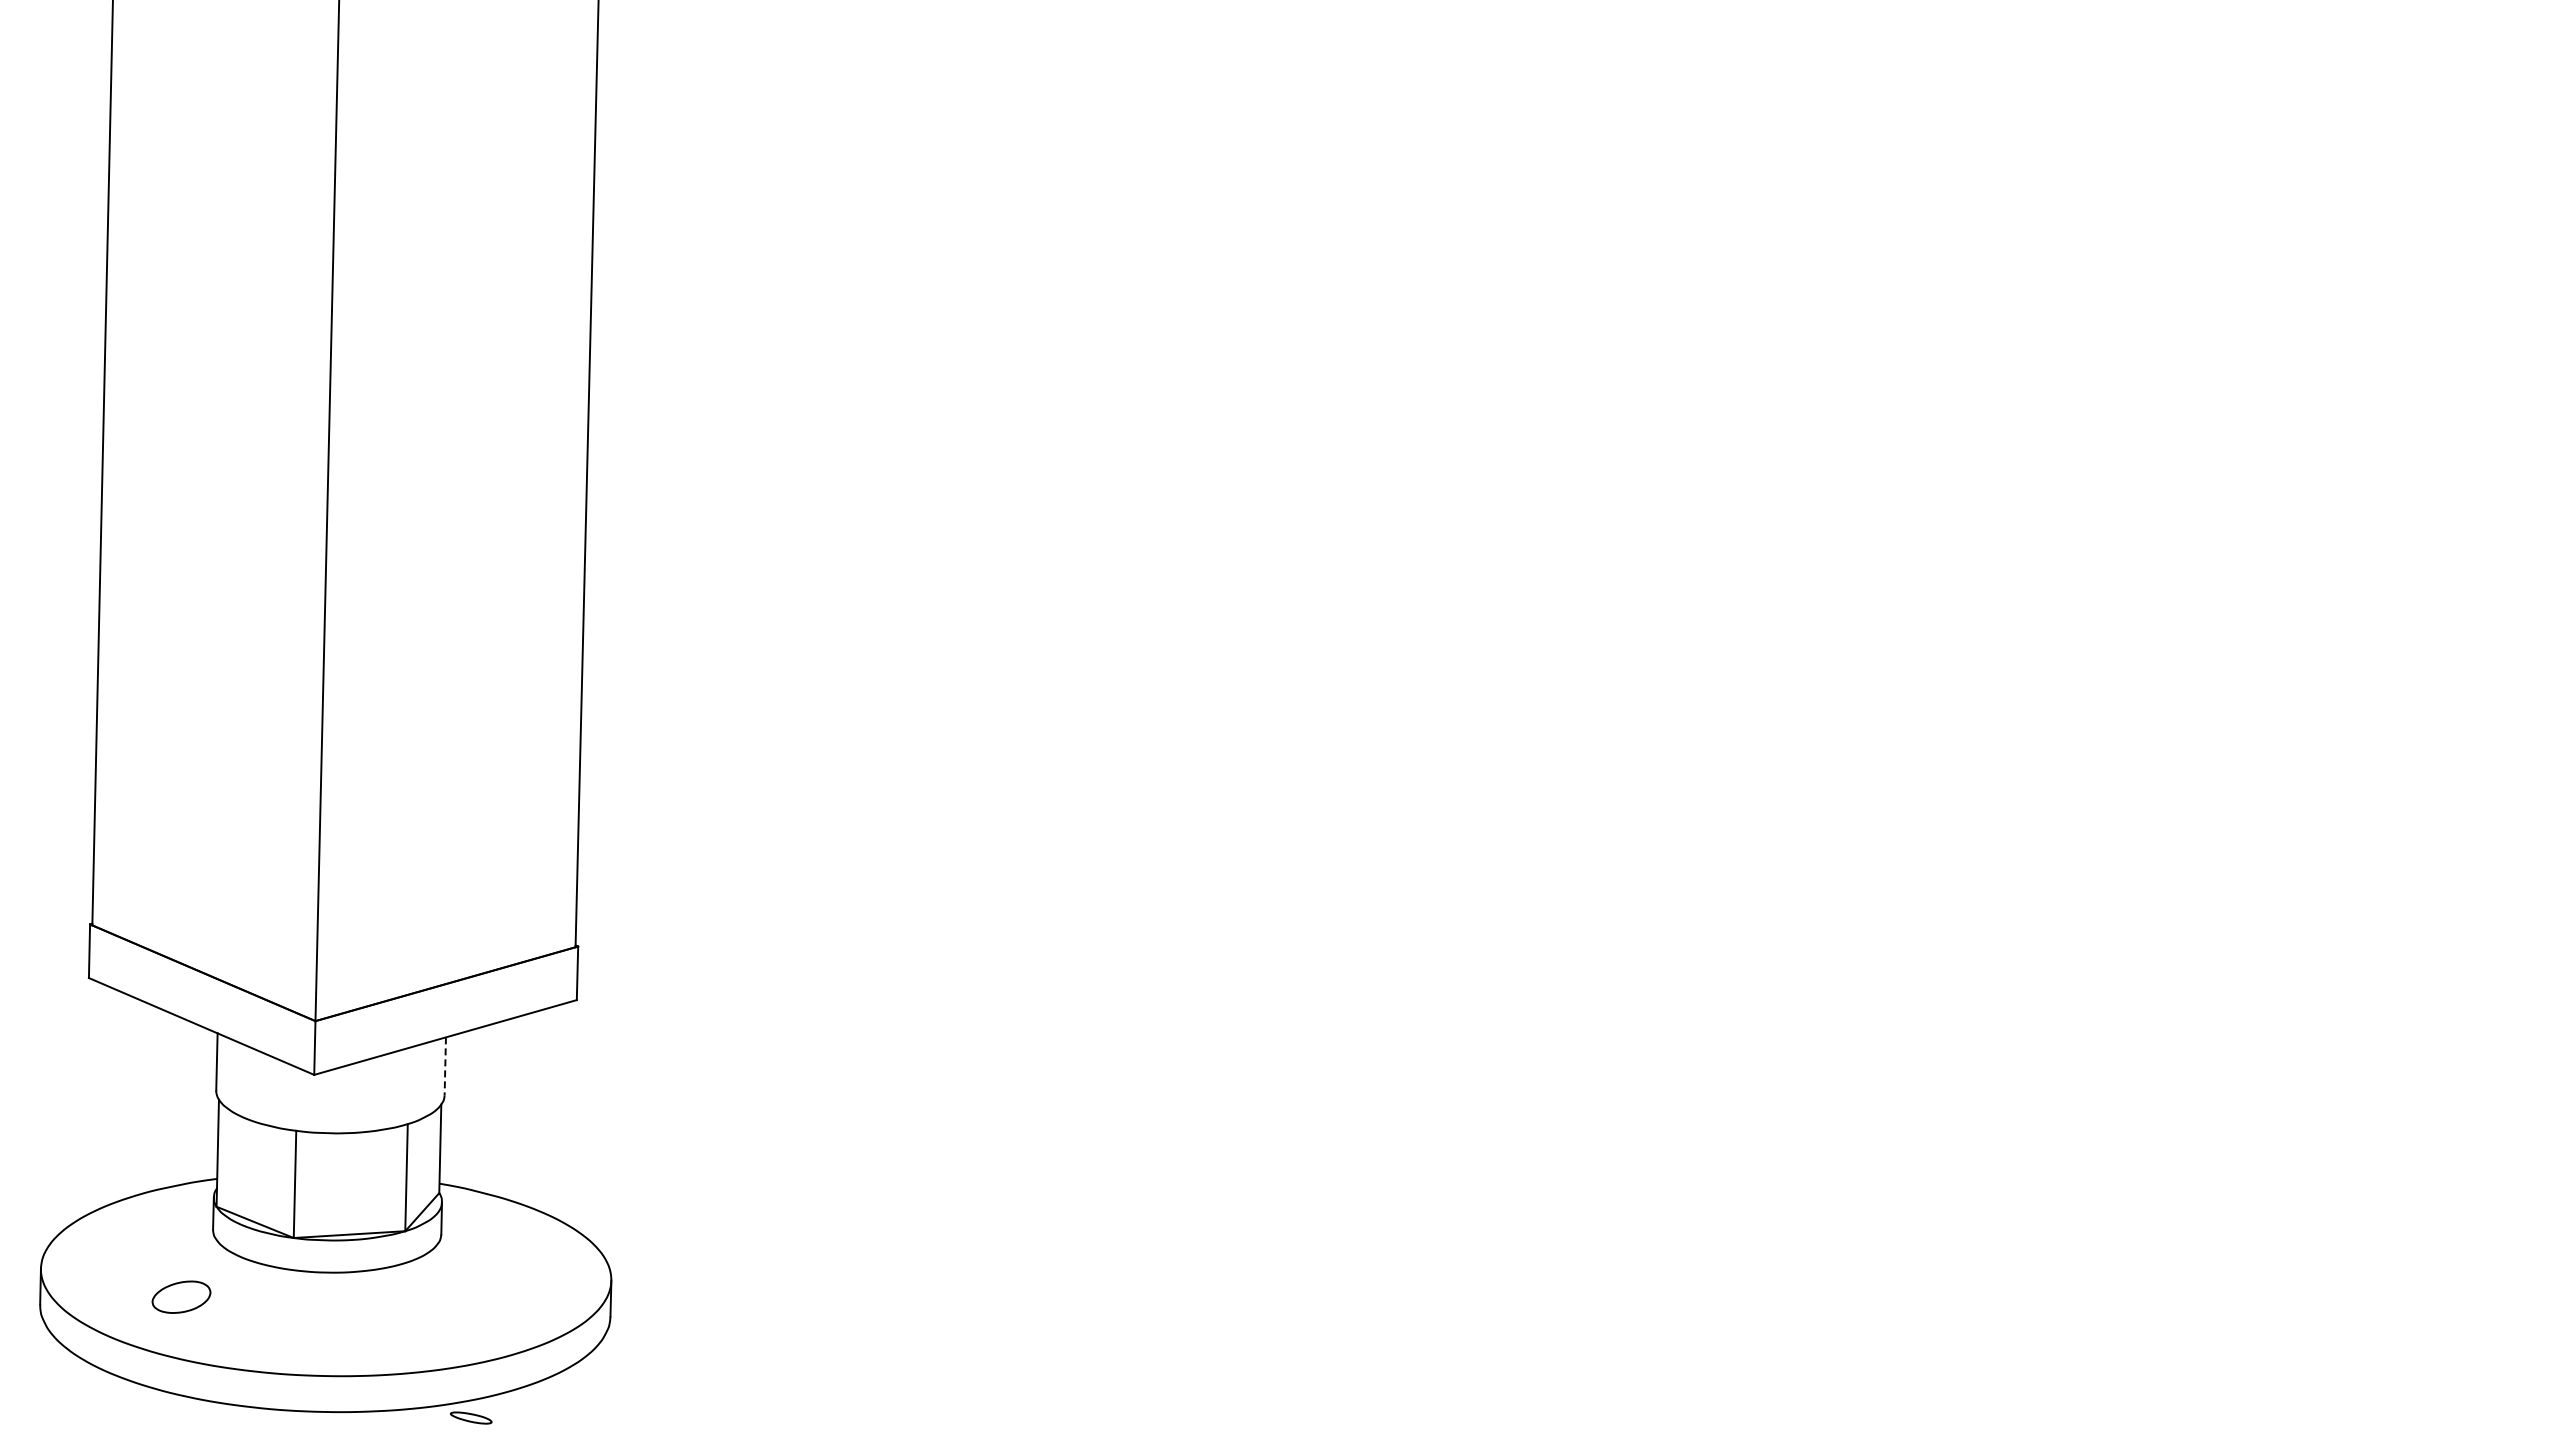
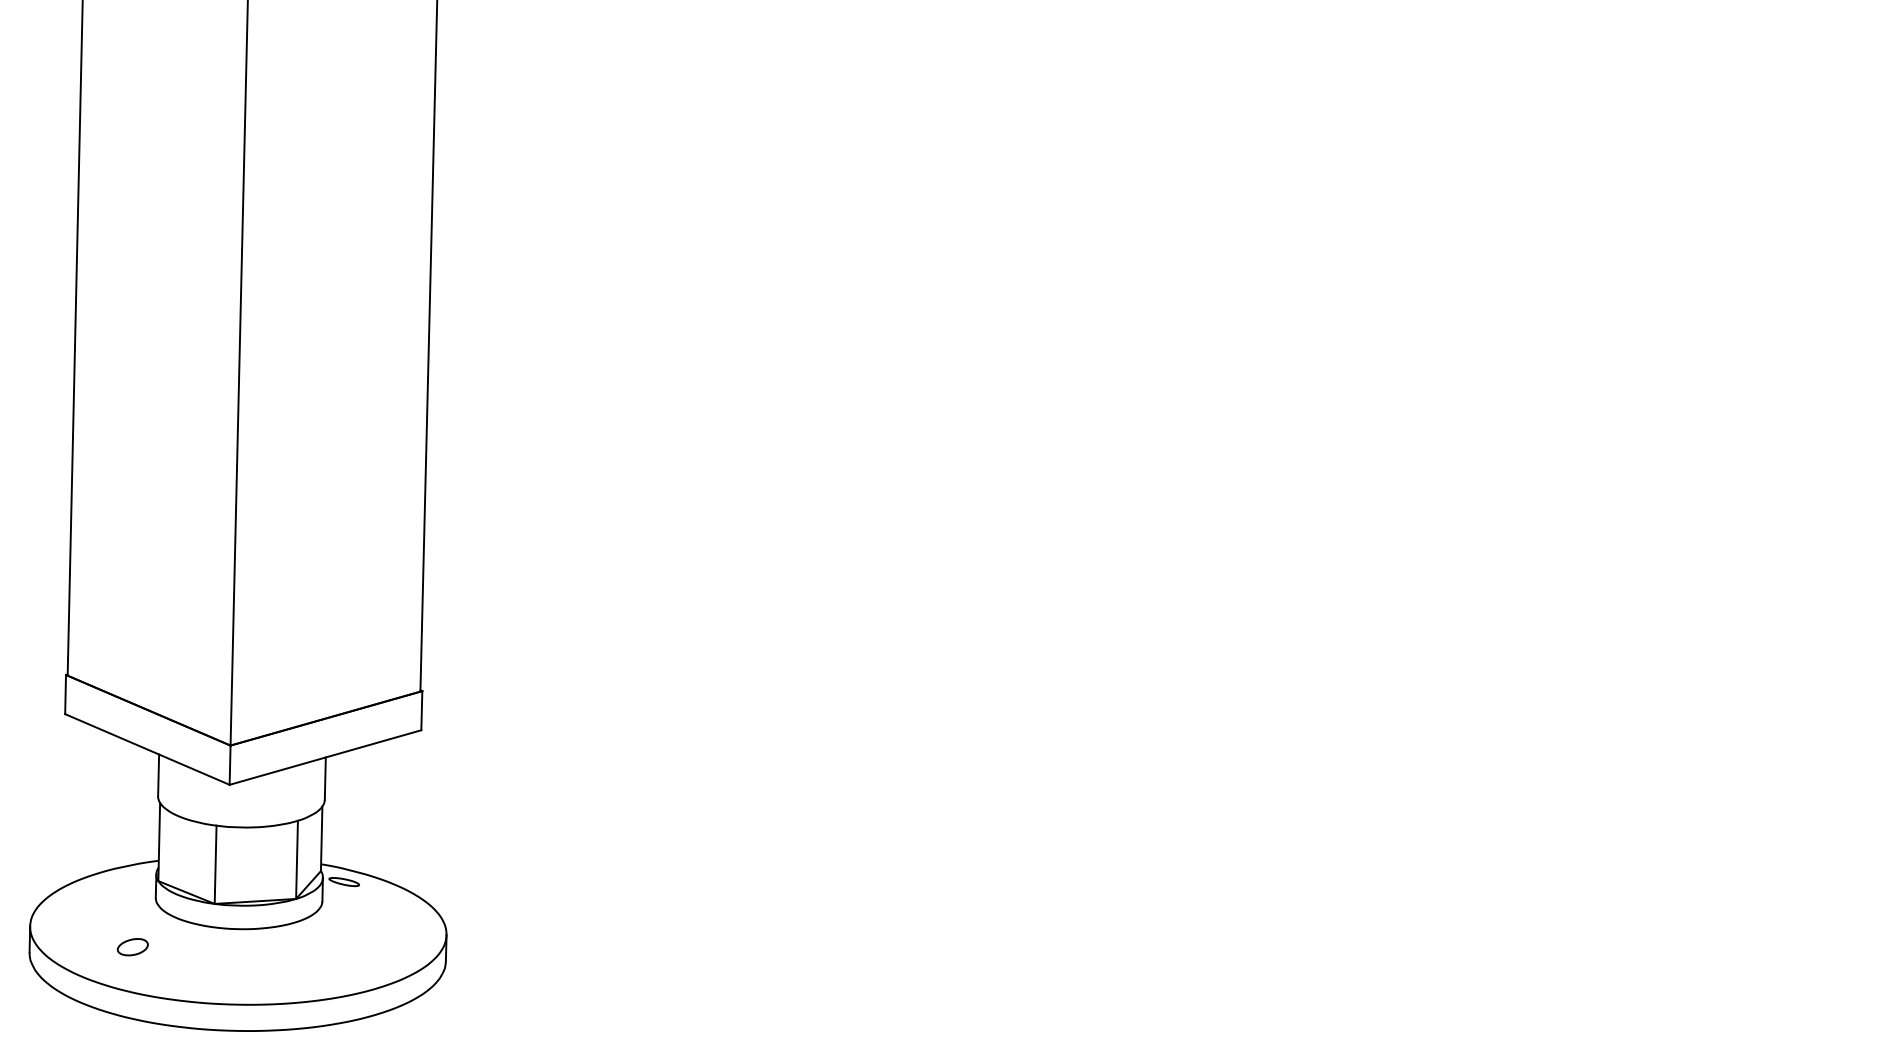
line: (445, 1066) -> (325, 778), dashed -> solid
part: (181, 1297) -> (132, 947), size x0.71
part: (471, 1417) -> (344, 881), moved

